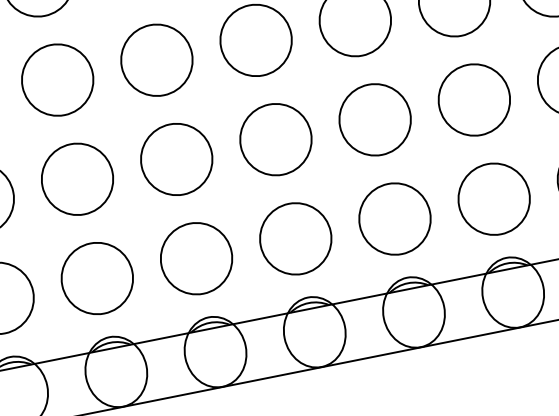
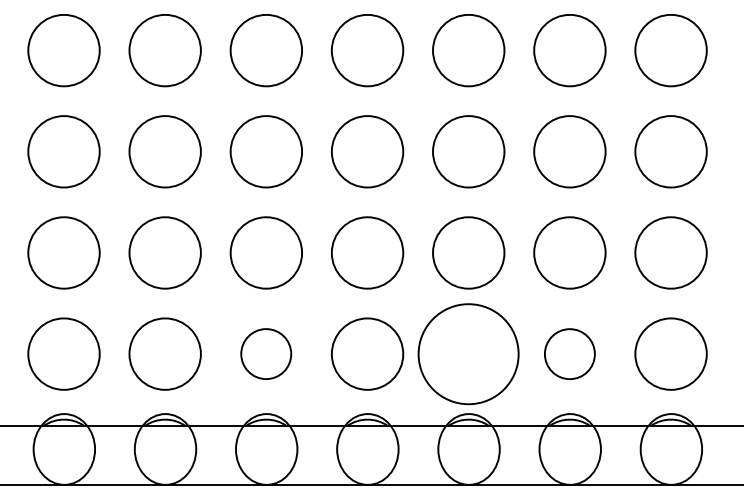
circle: (493, 198) -> (569, 353), size x0.7
circle: (394, 218) -> (468, 353), size x1.4
circle: (195, 258) -> (265, 353), size x0.7

